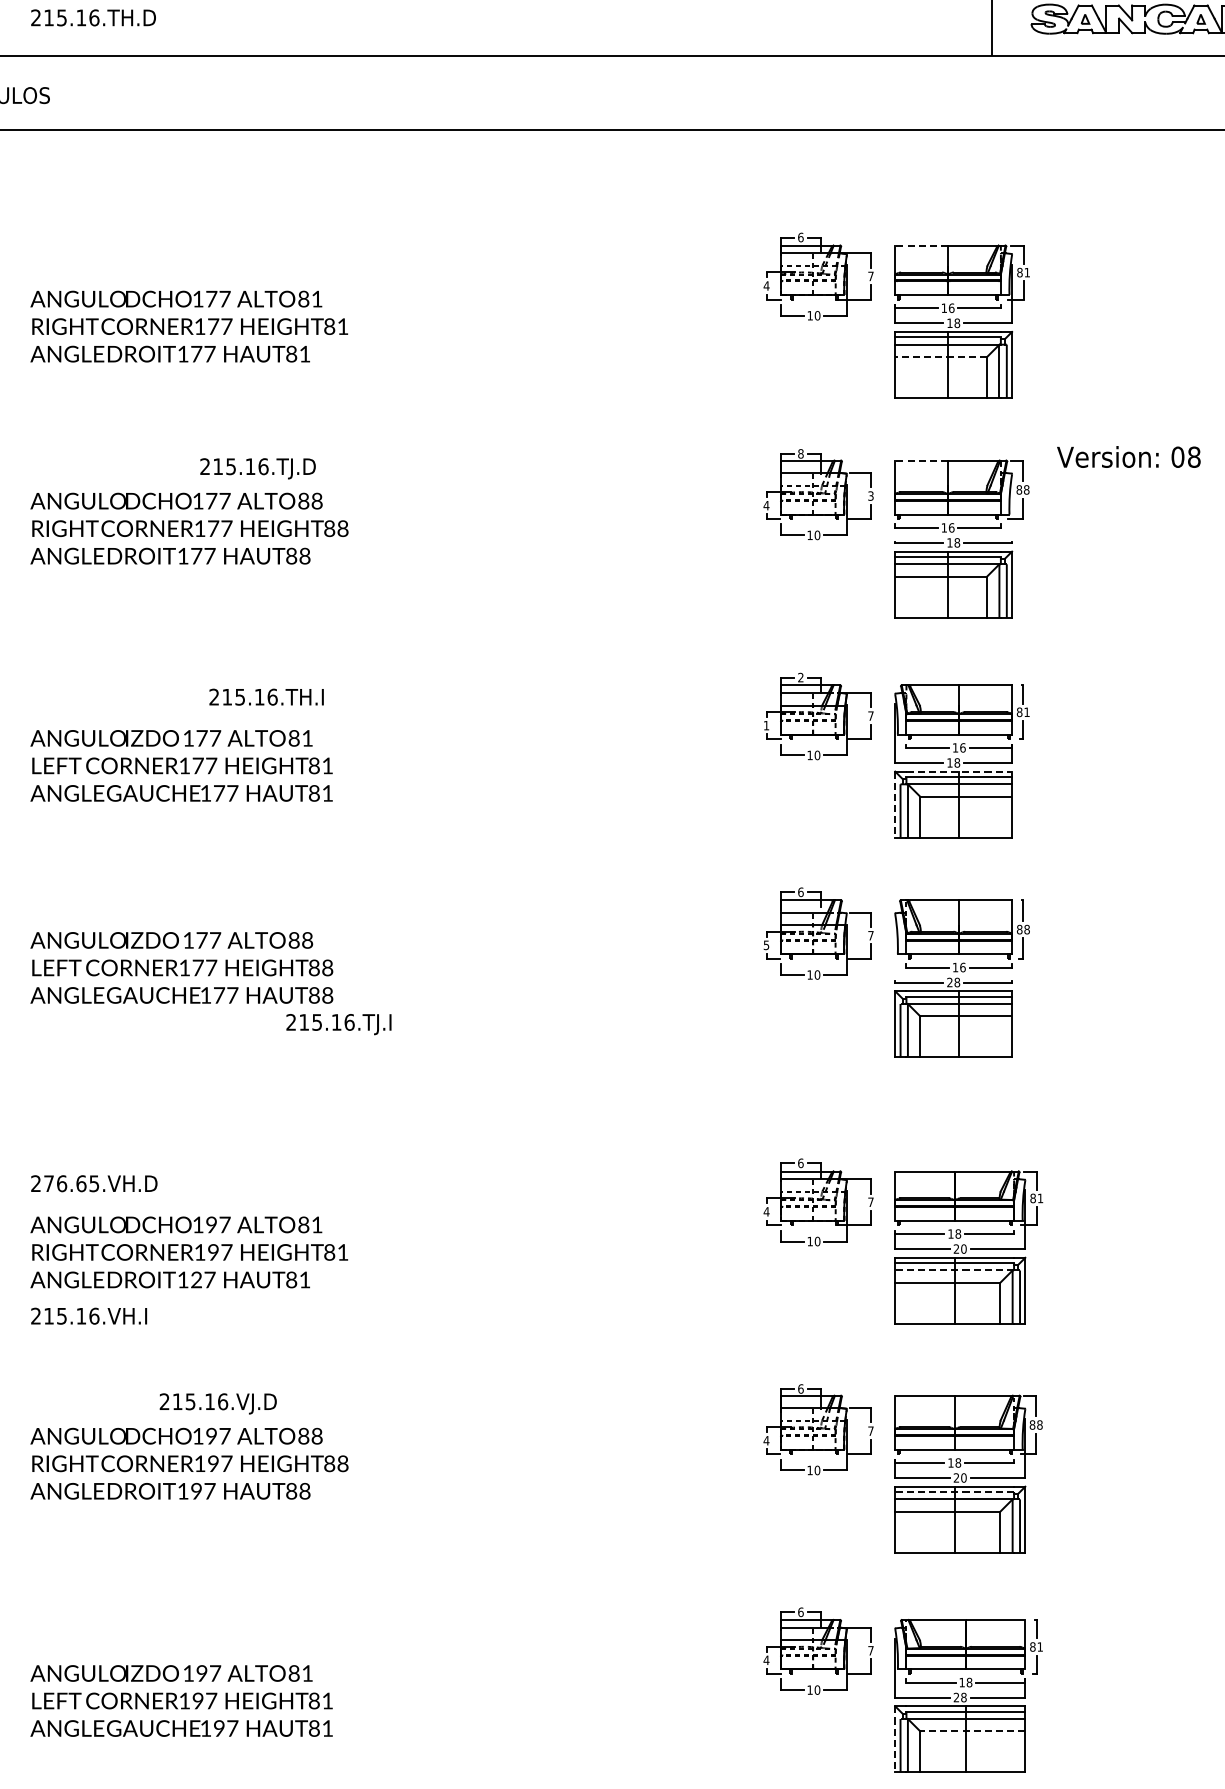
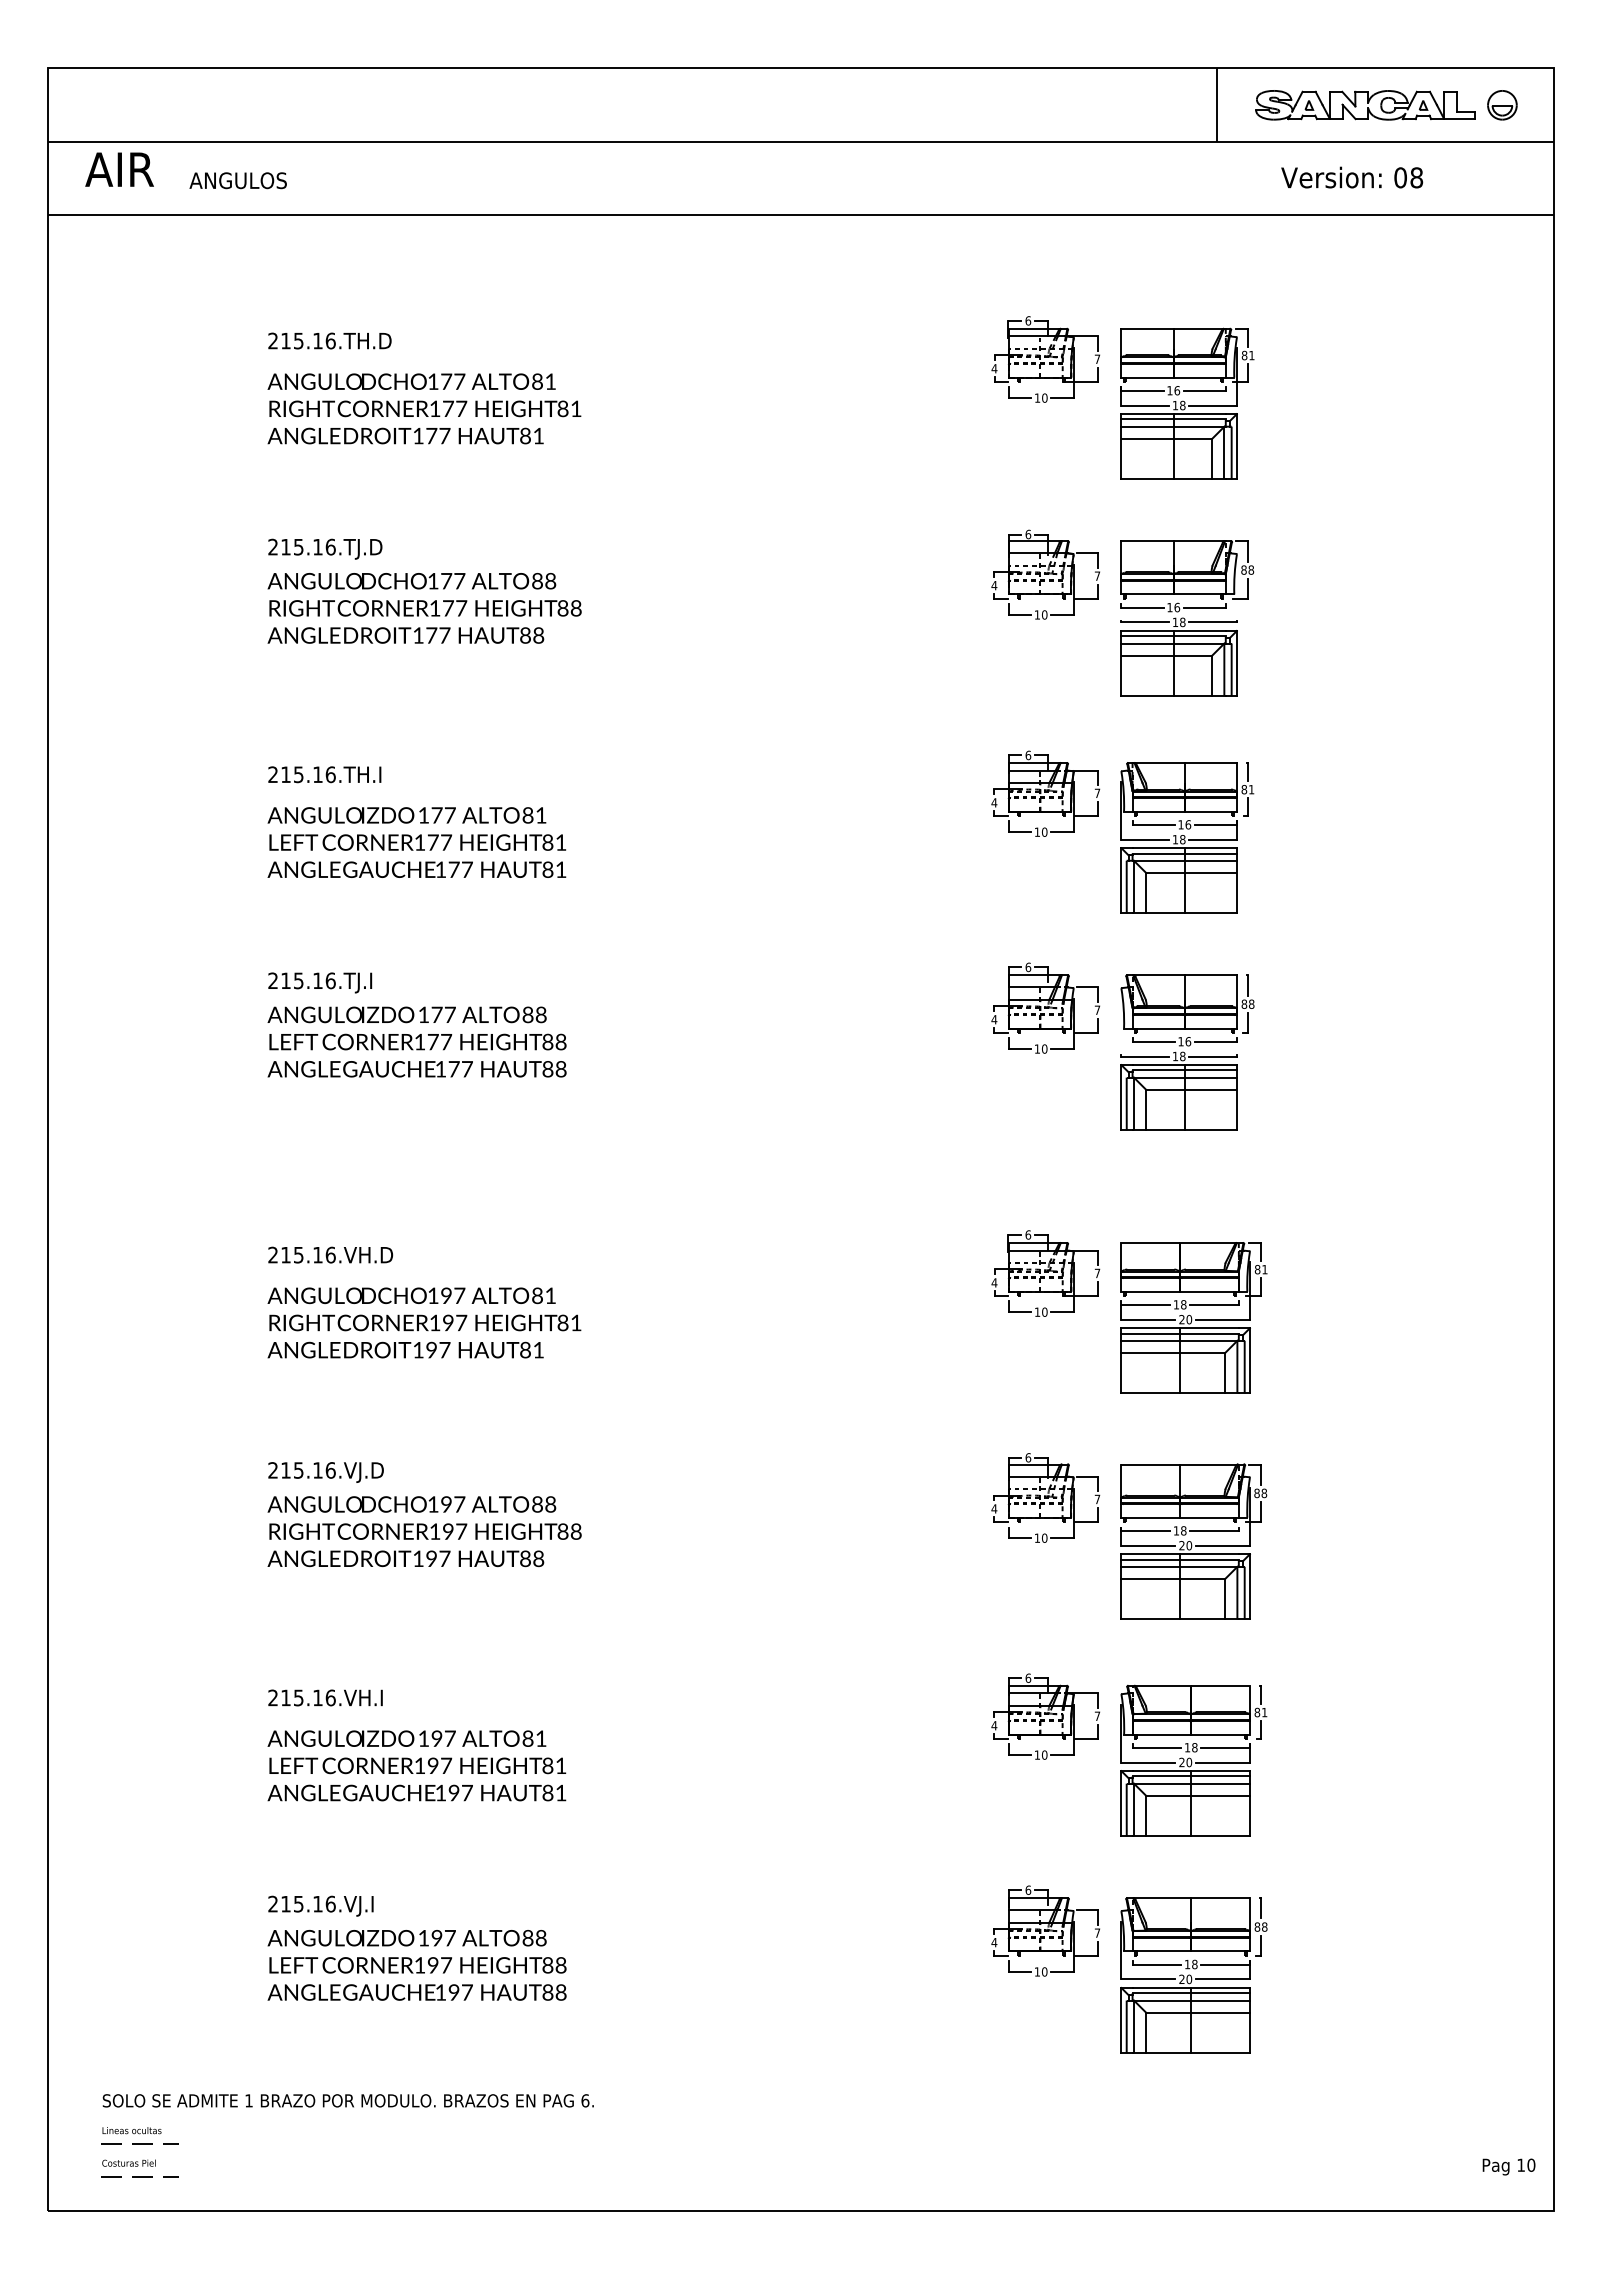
text: (93, 17) -> (329, 340), moved
line: (921, 245) -> (1147, 328), dashed -> solid
line: (940, 357) -> (1166, 439), dashed -> solid
text: (801, 453) -> (1028, 534), 8 -> 6
text: (1129, 456) -> (1352, 177), moved
line: (921, 460) -> (1147, 541), dashed -> solid
text: (258, 468) -> (325, 548), moved
text: (870, 495) -> (1097, 575), 3 -> 7
text: (801, 677) -> (1028, 755), 2 -> 6
text: (266, 696) -> (324, 774), moved
text: (766, 725) -> (994, 802), 1 -> 4
line: (960, 771) -> (1185, 848), dashed -> solid
line: (895, 804) -> (1121, 880), dashed -> solid
text: (766, 945) -> (994, 1019), 5 -> 4
text: (948, 981) -> (1174, 1055), 28 -> 18
text: (339, 1024) -> (320, 982), moved
text: (71, 1183) -> (308, 1254), 276.65.VH.D -> 215.16.VH.D
line: (955, 1270) -> (1180, 1340), dashed -> solid
text: (196, 1280) -> (431, 1350), 127 -> 197
text: (89, 1315) -> (325, 1697), moved
text: (217, 1403) -> (325, 1472), moved
line: (955, 1491) -> (1180, 1559), dashed -> solid
text: (964, 1697) -> (1189, 1762), 28 -> 20
line: (973, 1731) -> (1198, 1795), dashed -> solid
line: (895, 1739) -> (1121, 1803), dashed -> solid

